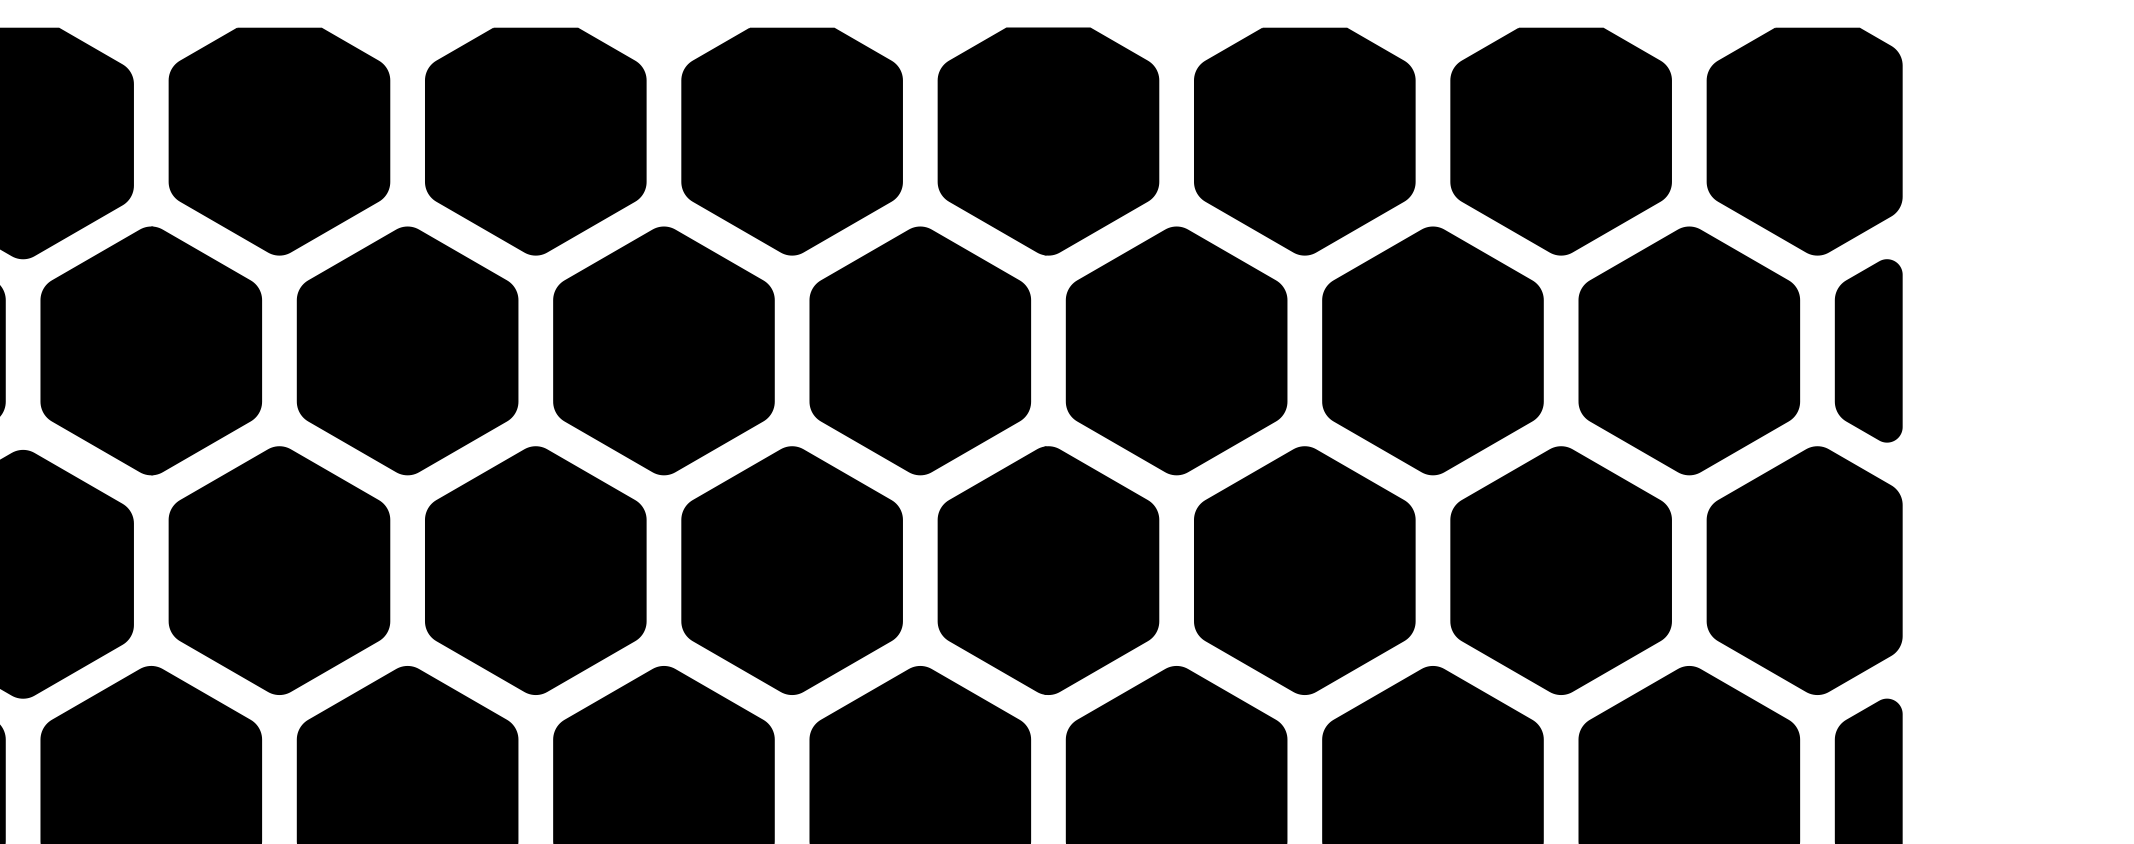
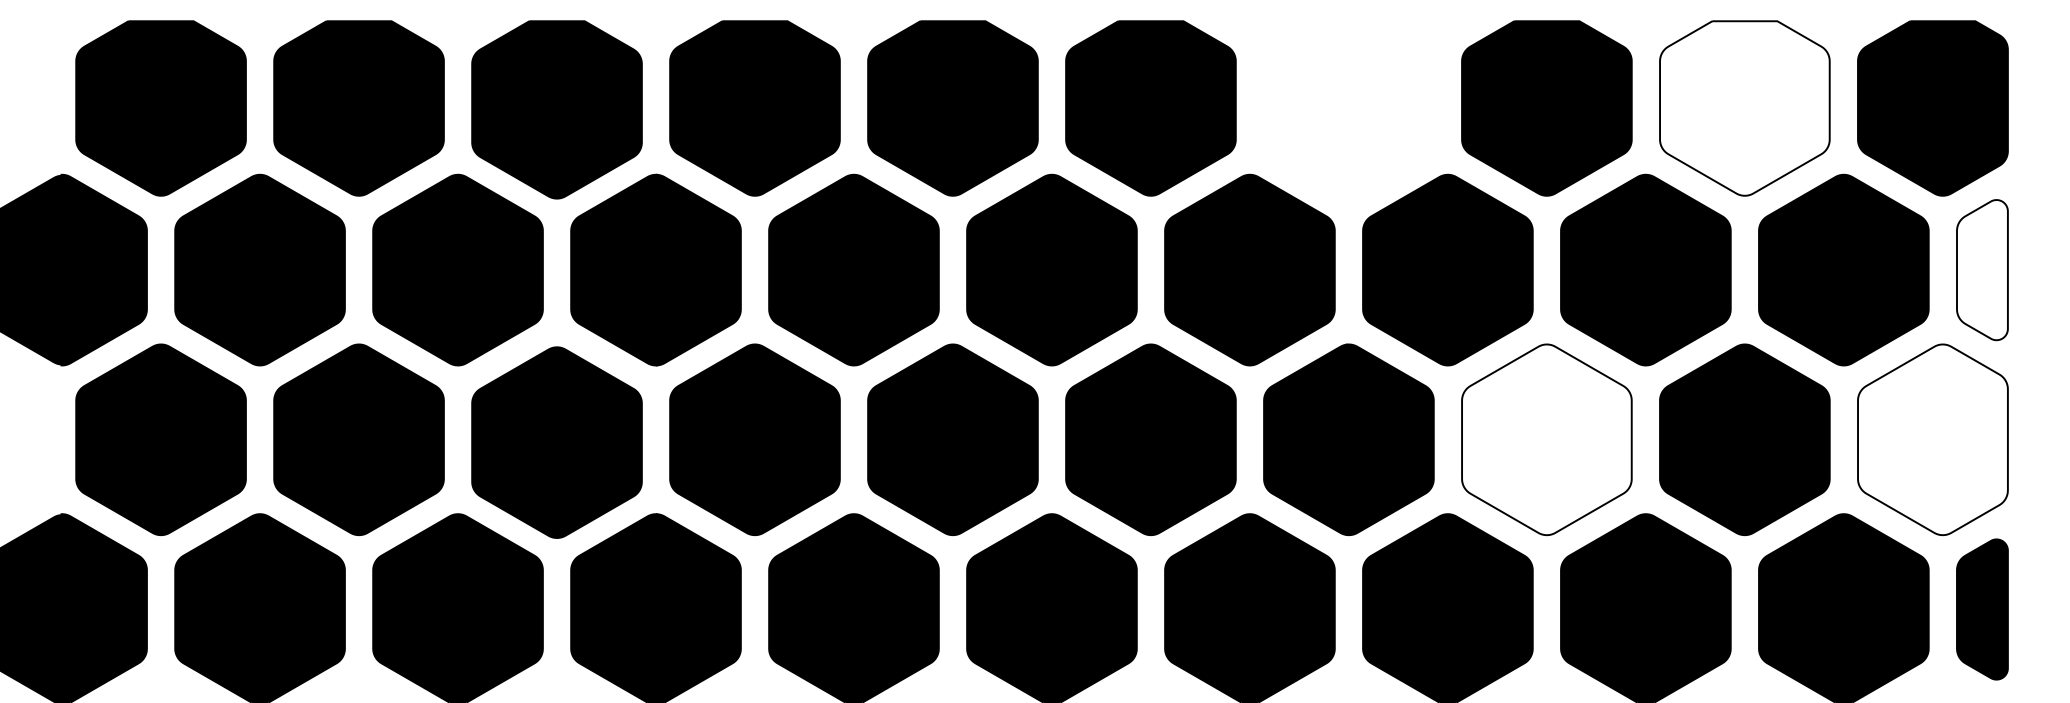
part: (1047, 141) -> (1348, 108), removed
fill: (1560, 141) -> (1744, 108), removed
fill: (1867, 351) -> (1981, 270), removed
fill: (1304, 570) -> (1546, 439), removed
fill: (1804, 570) -> (1932, 439), removed

